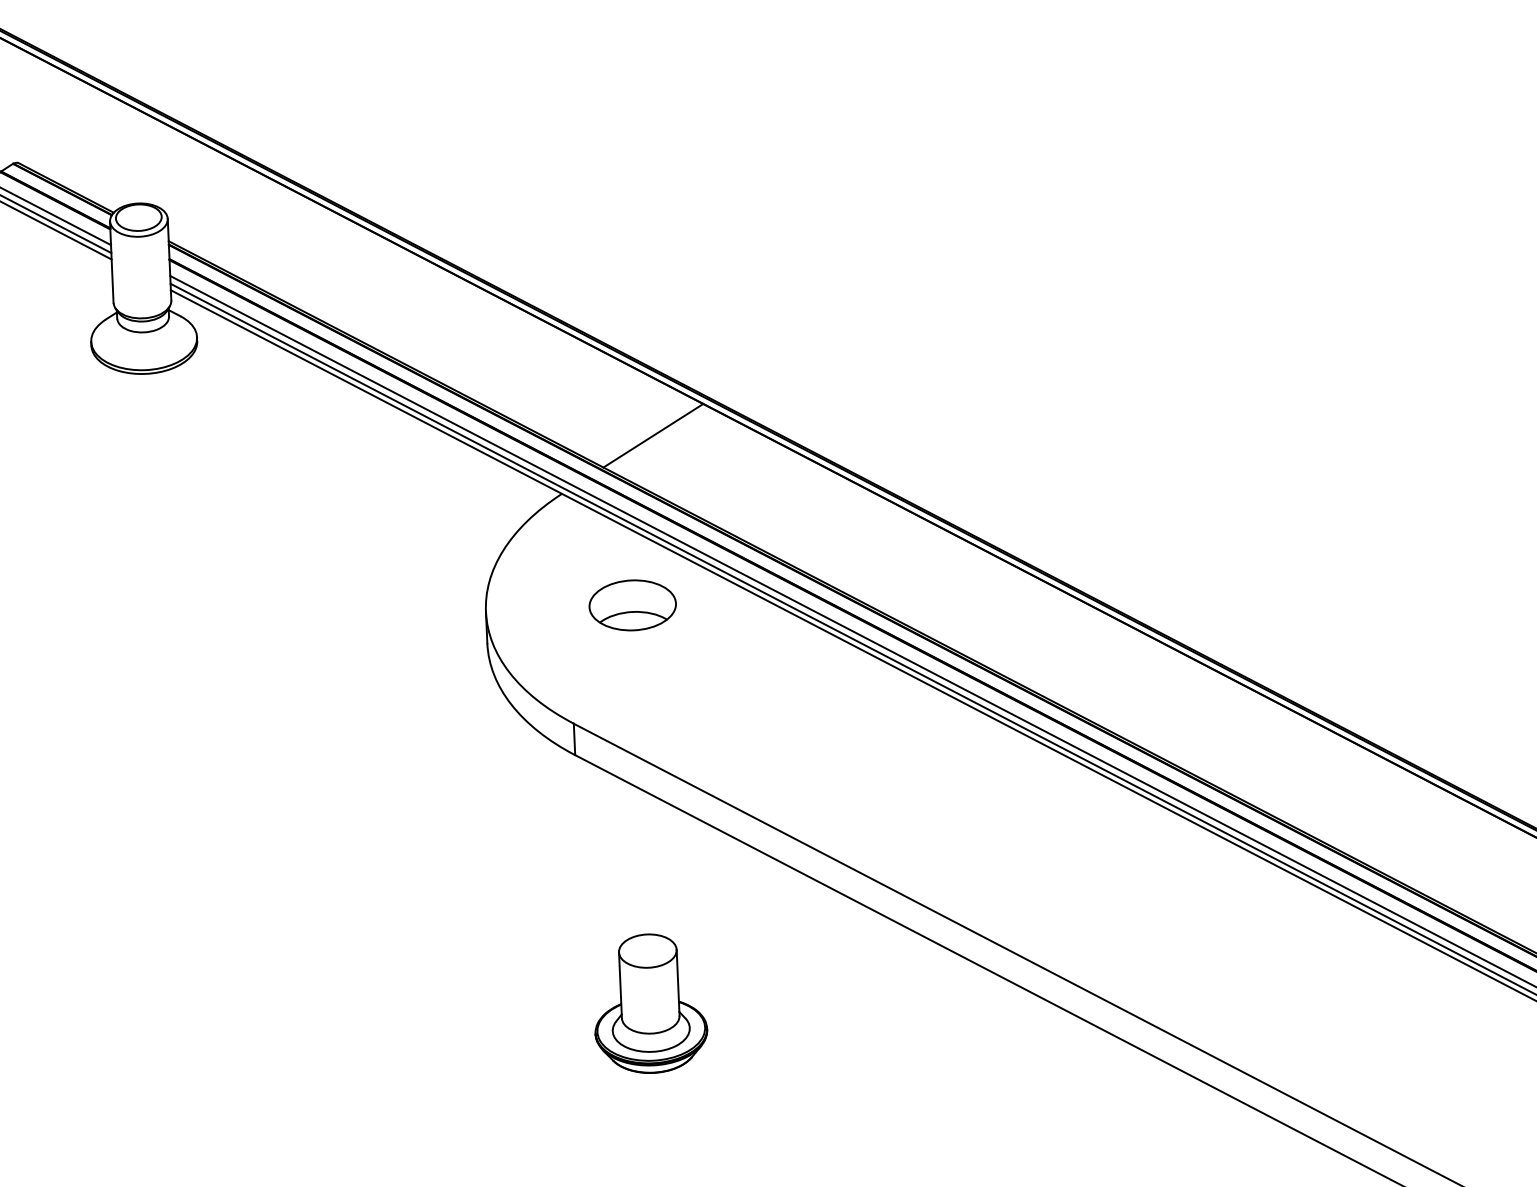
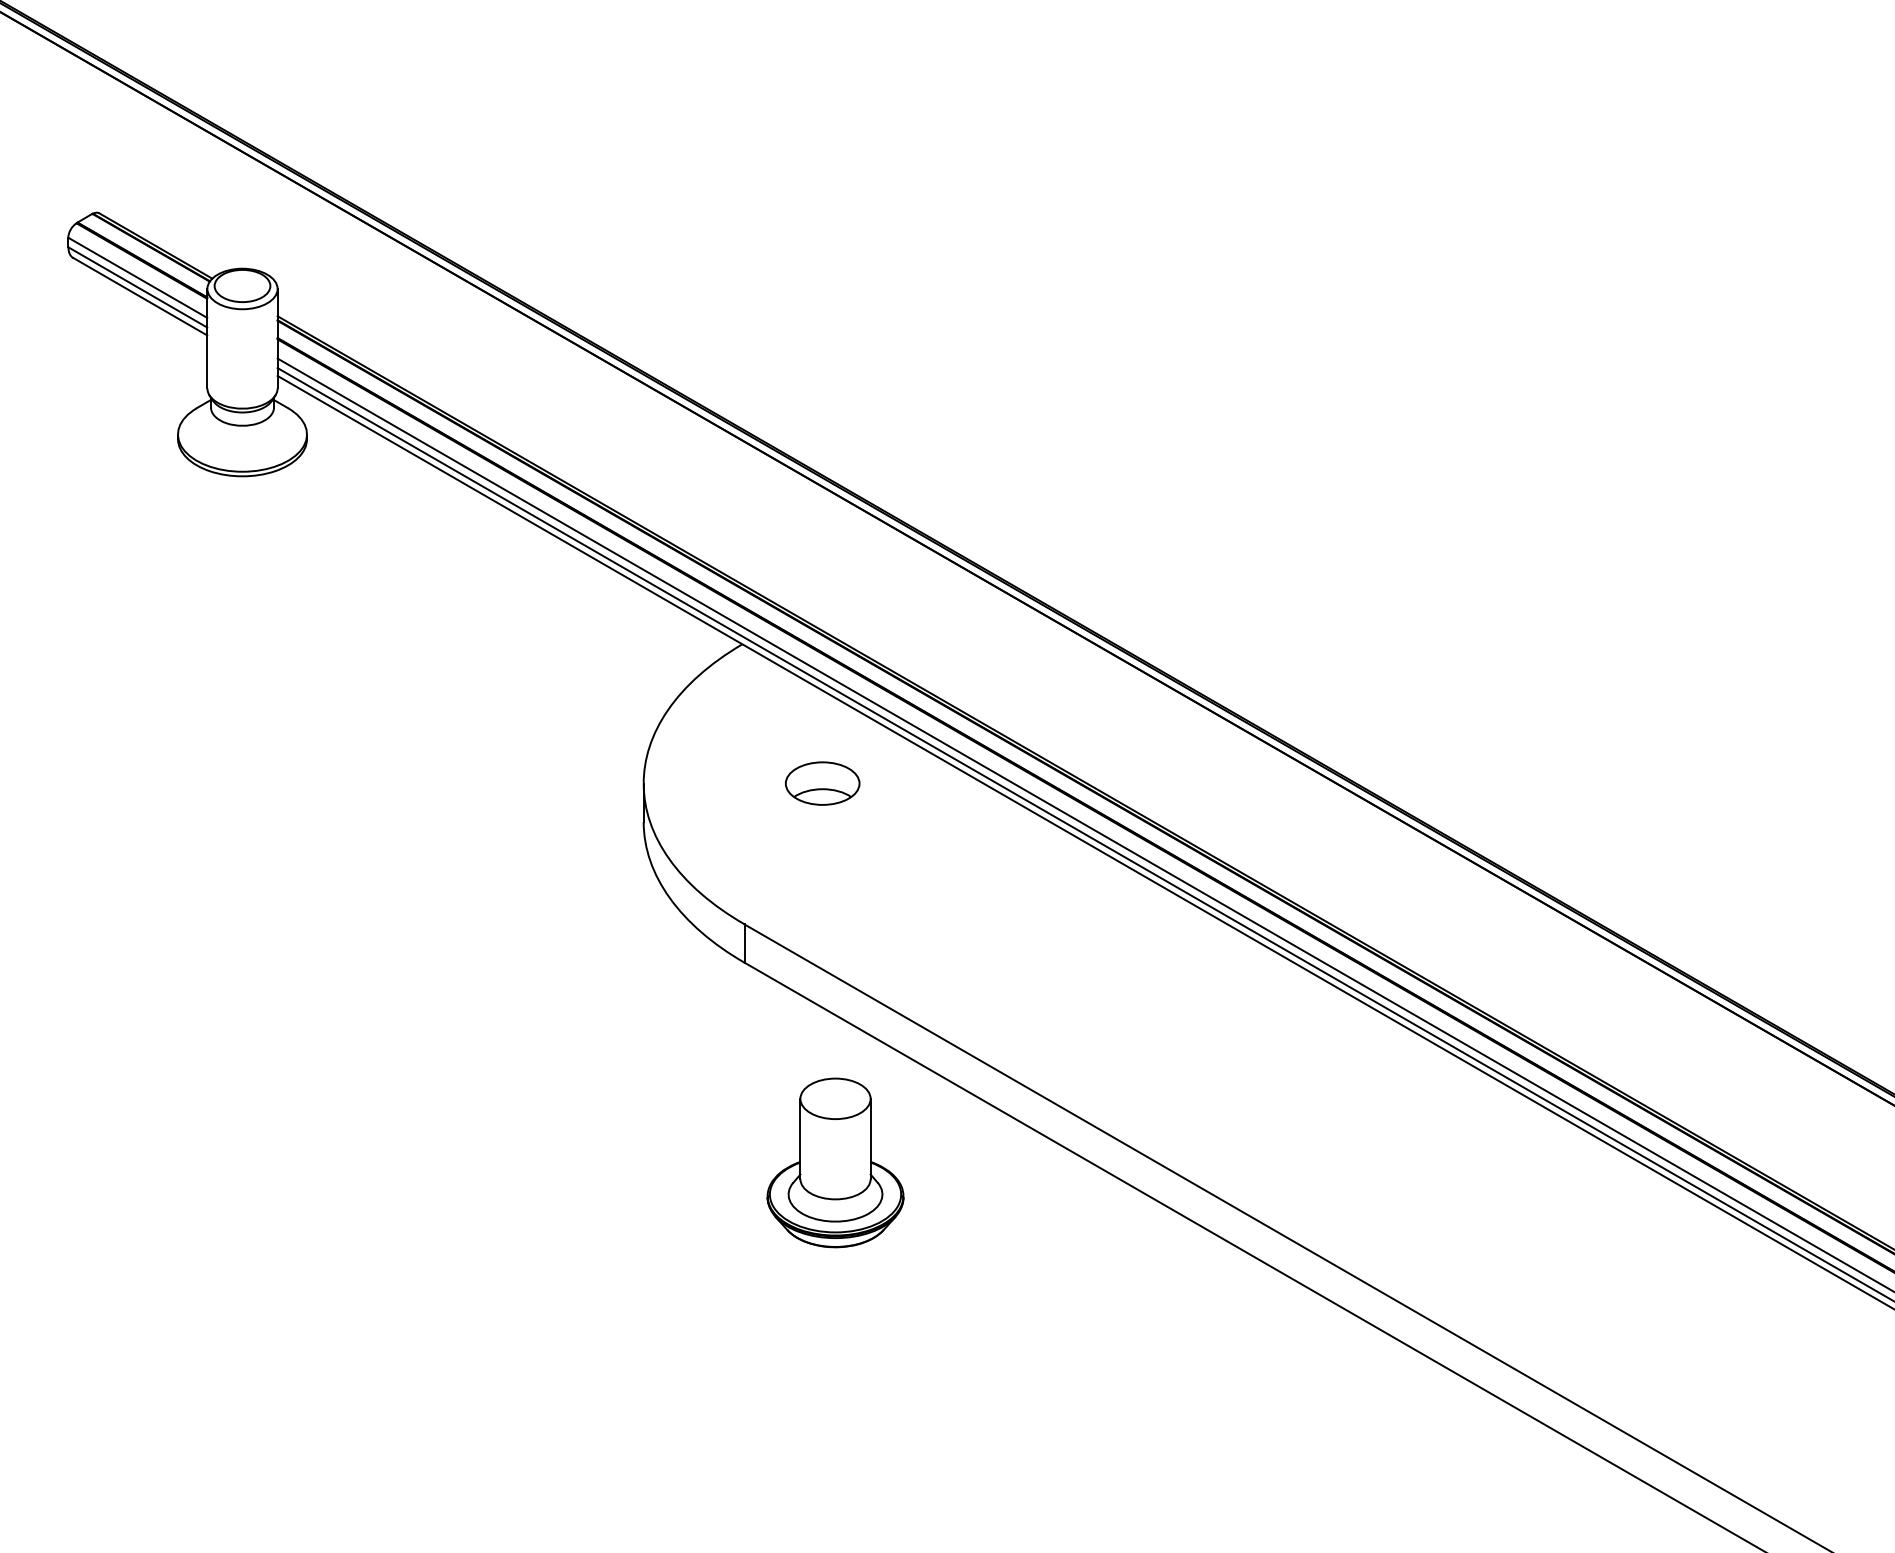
line: (653, 435) -> (856, 578), removed
part: (632, 605) -> (822, 783), size x0.7
part: (650, 1003) -> (835, 1162), moved

